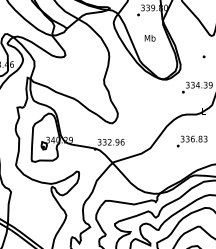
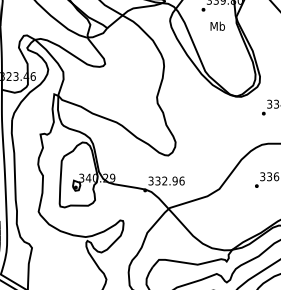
text: (149, 38) -> (216, 26), moved

